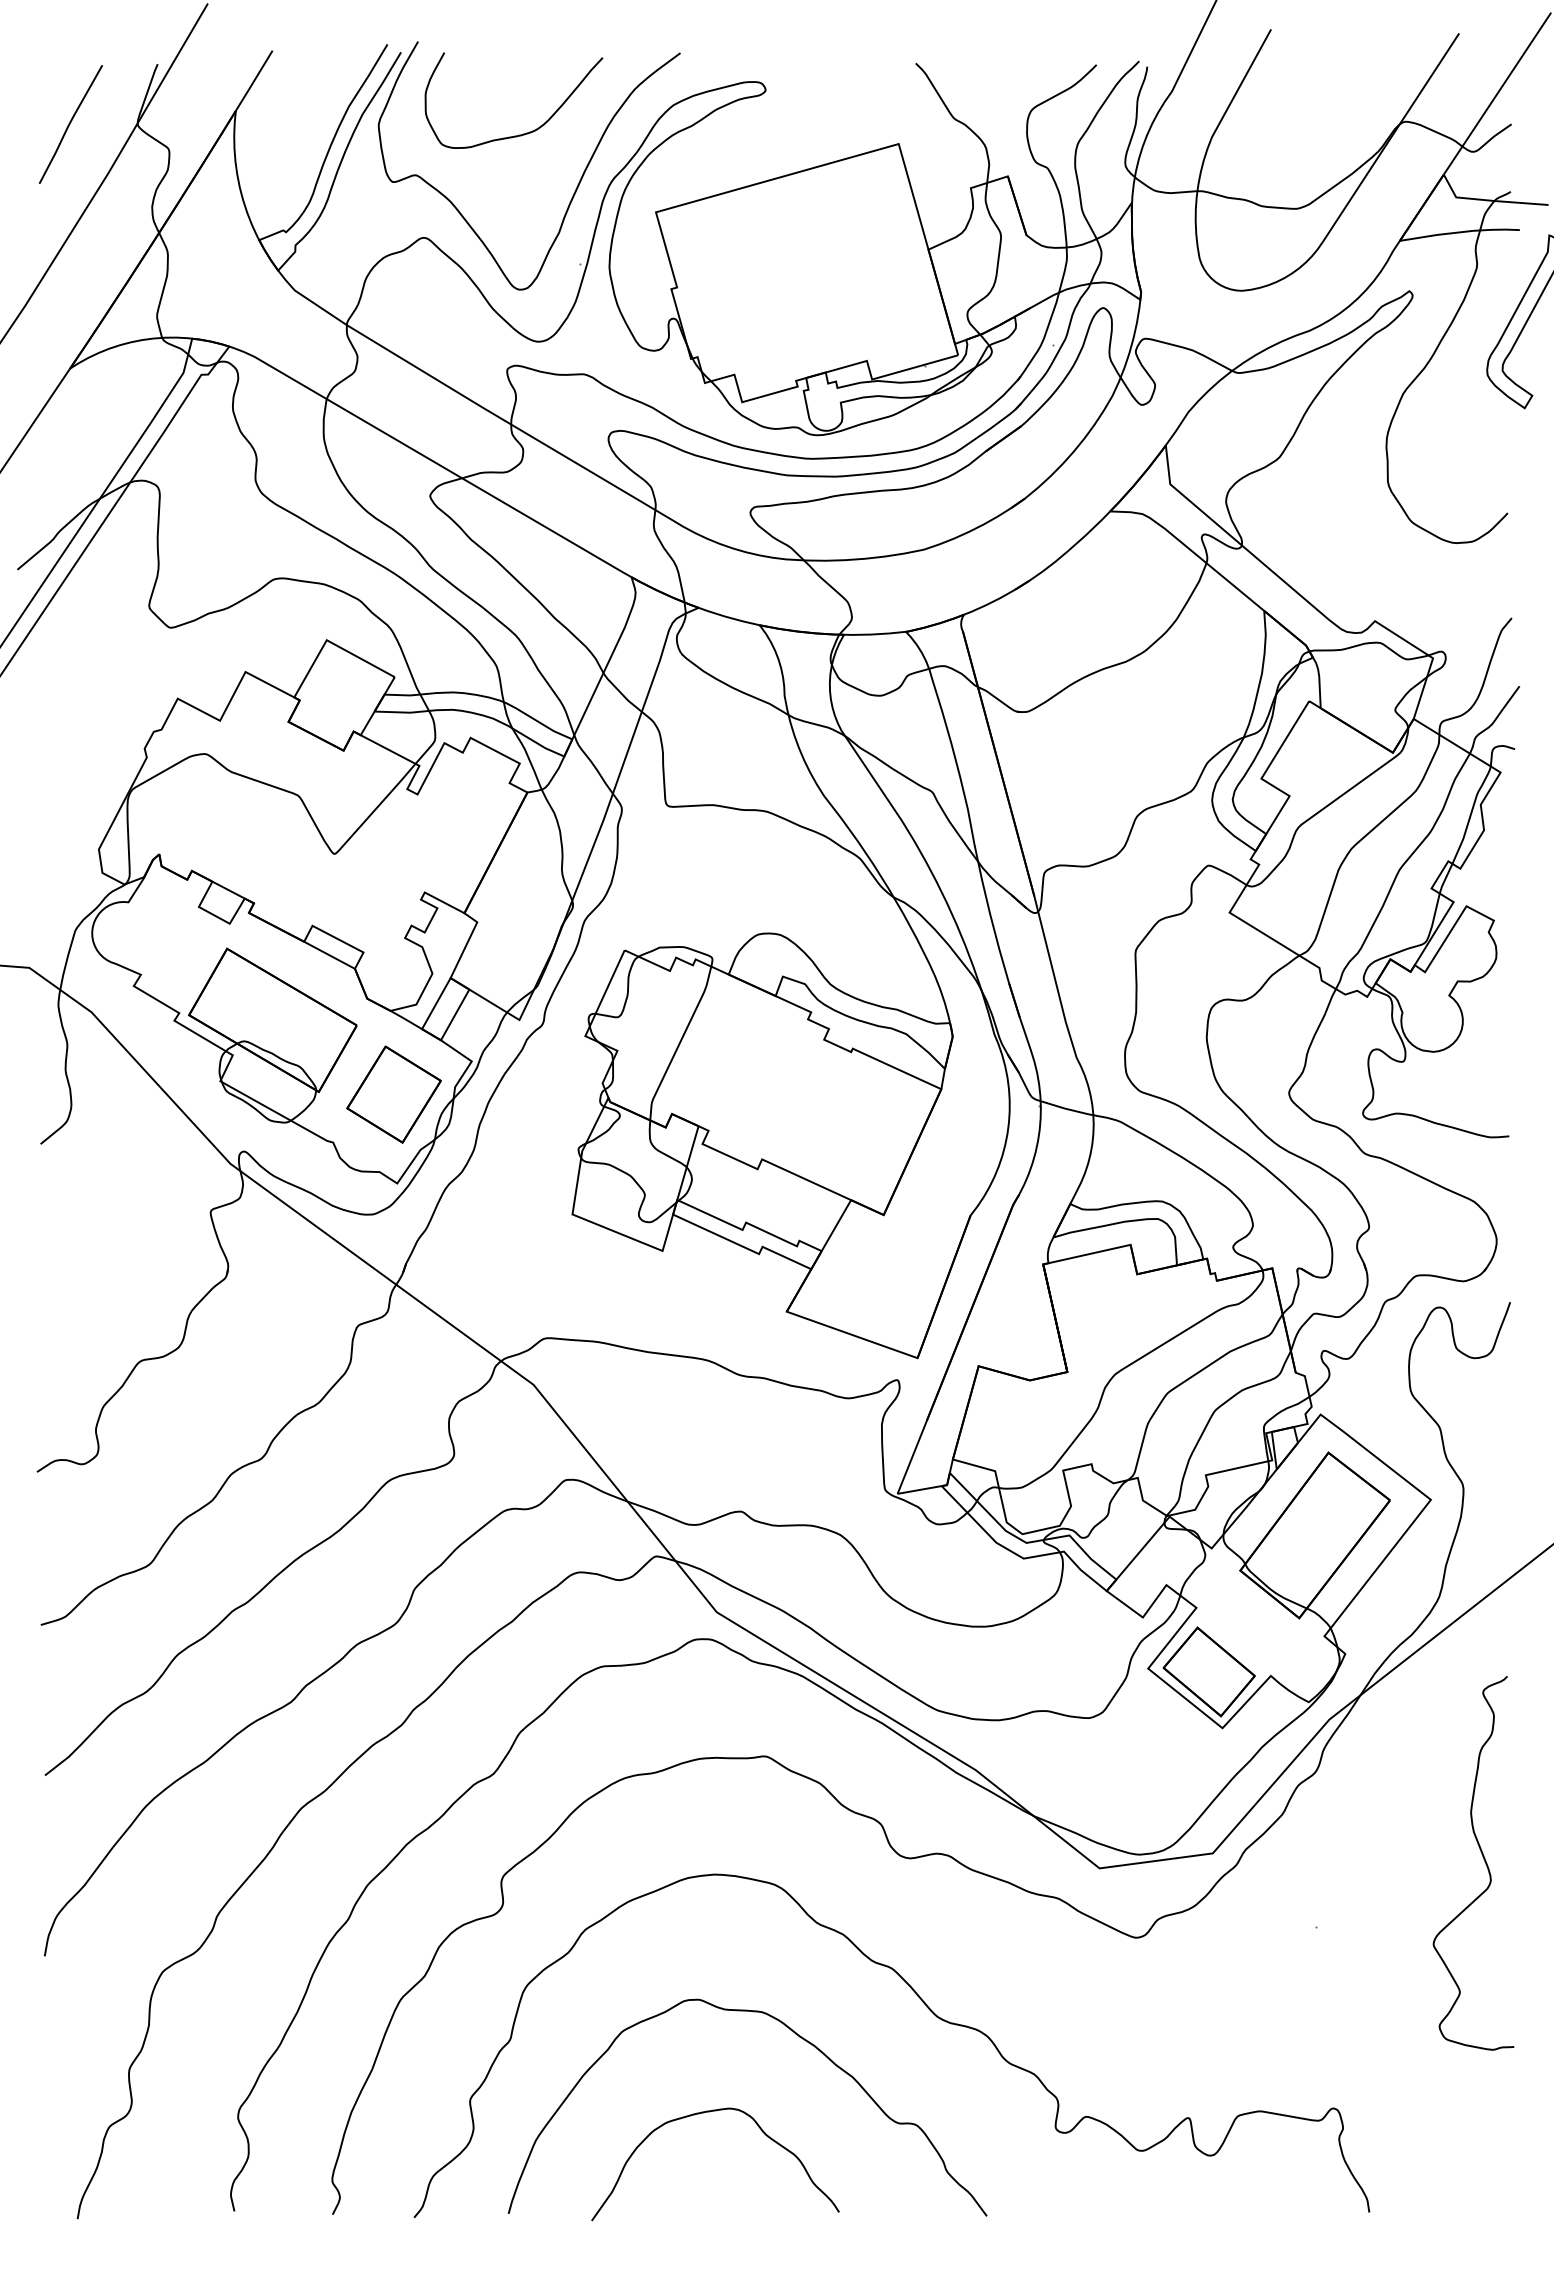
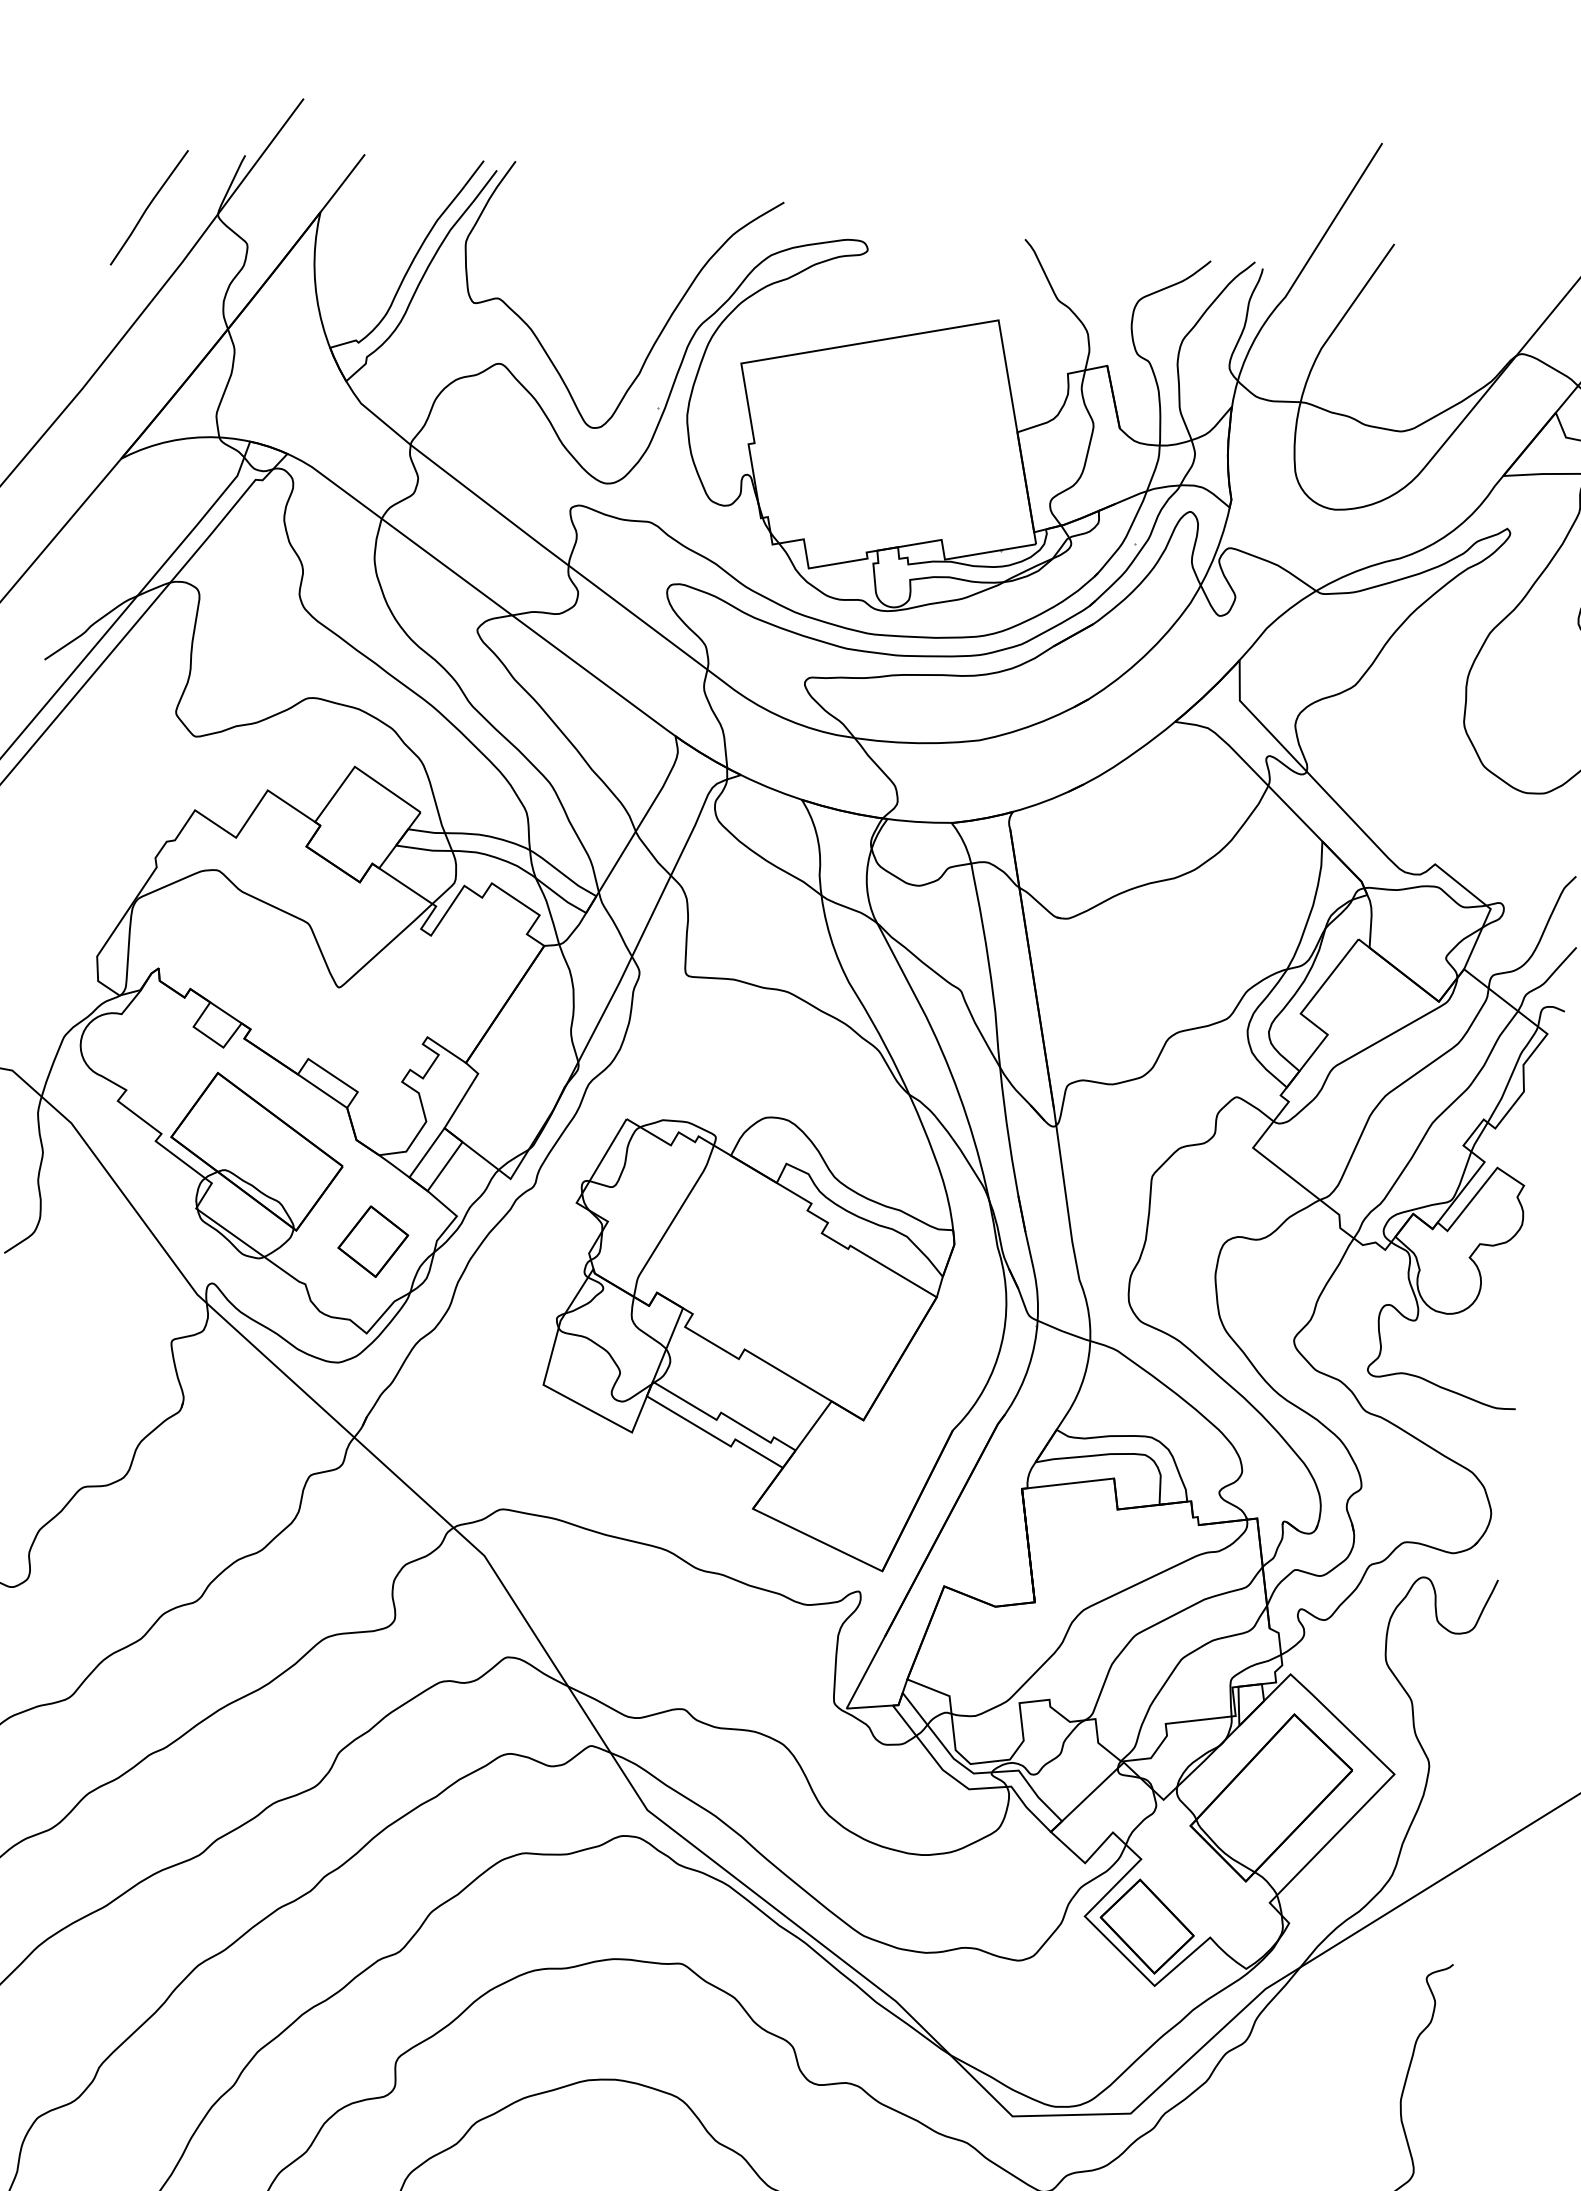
curve: (523, 133) -> (613, 267), removed
part: (393, 1094) -> (372, 1241), size x0.7

